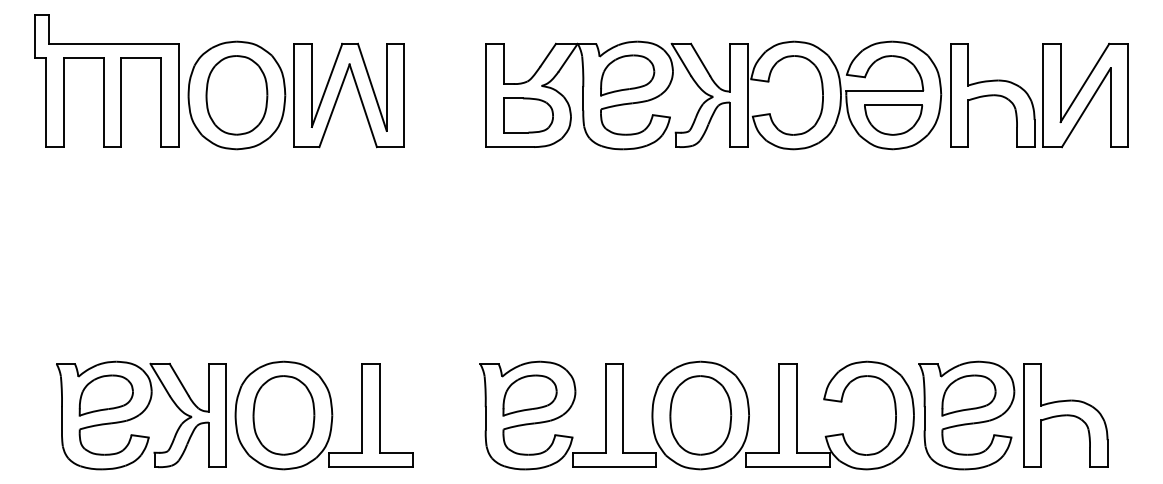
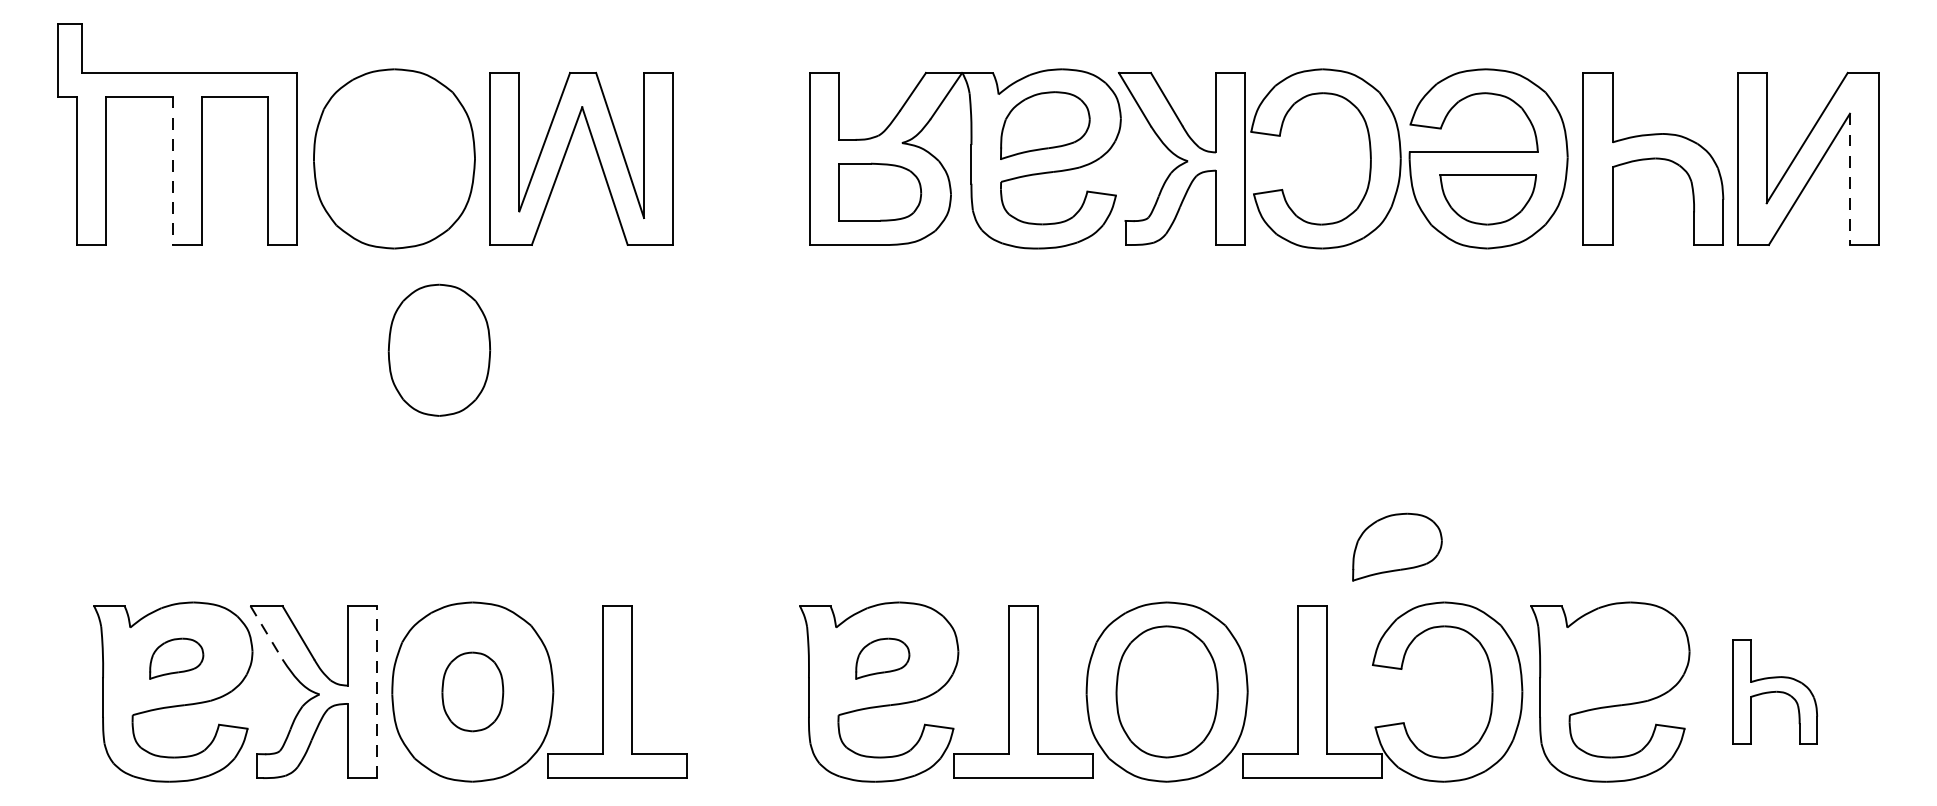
part: (236, 95) -> (438, 350), moved
line: (103, 103) -> (172, 172), solid -> dashed
line: (1110, 108) -> (1849, 180), solid -> dashed
line: (160, 379) -> (267, 632), solid -> dashed
part: (105, 395) -> (175, 658), size x0.6
part: (529, 395) -> (881, 658), size x0.6
part: (968, 395) -> (1396, 547), moved
line: (226, 415) -> (377, 692), solid -> dashed
part: (283, 415) -> (472, 692), size x0.6
part: (1065, 415) -> (1774, 692), size x0.6

